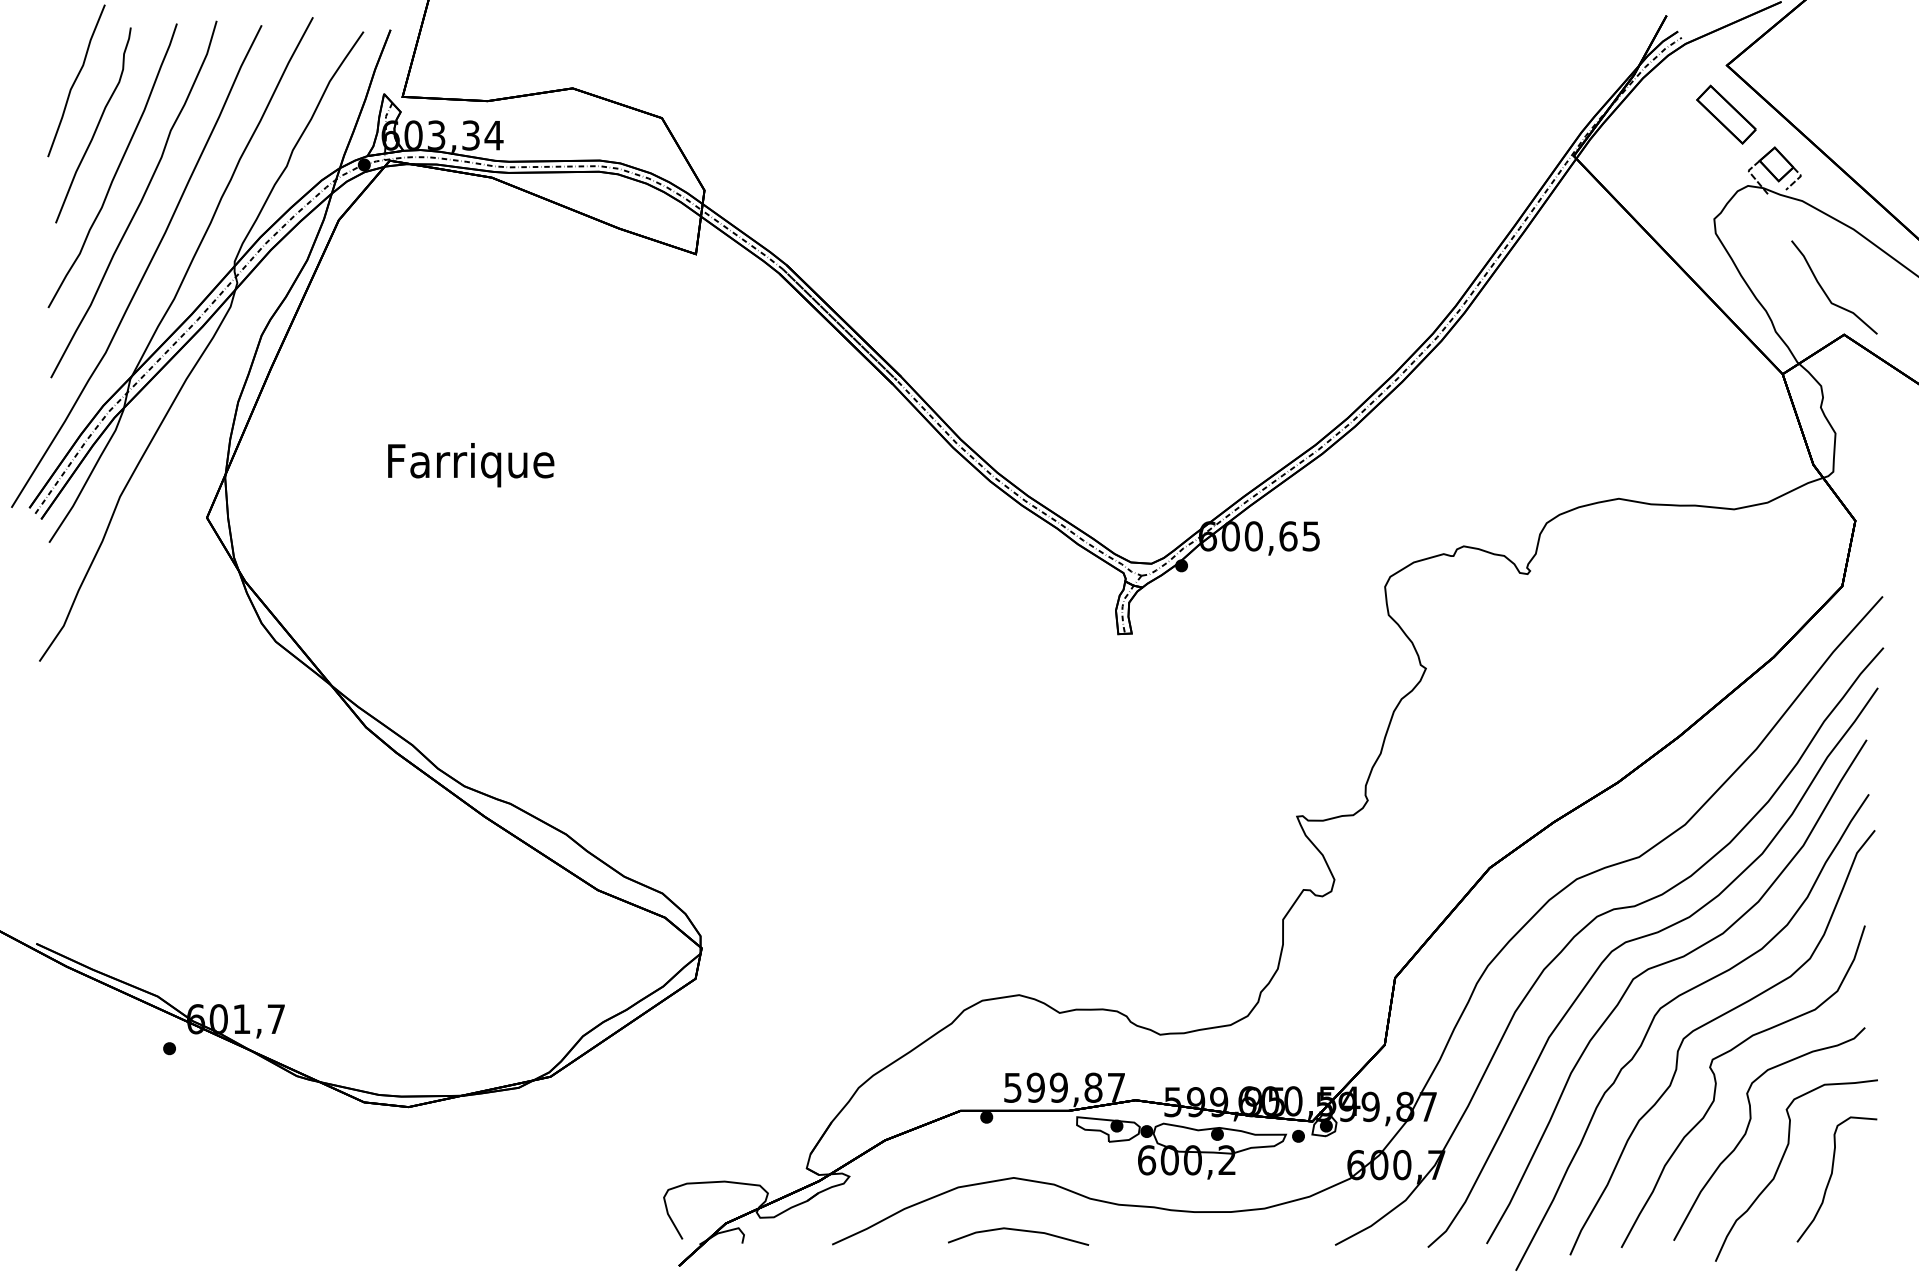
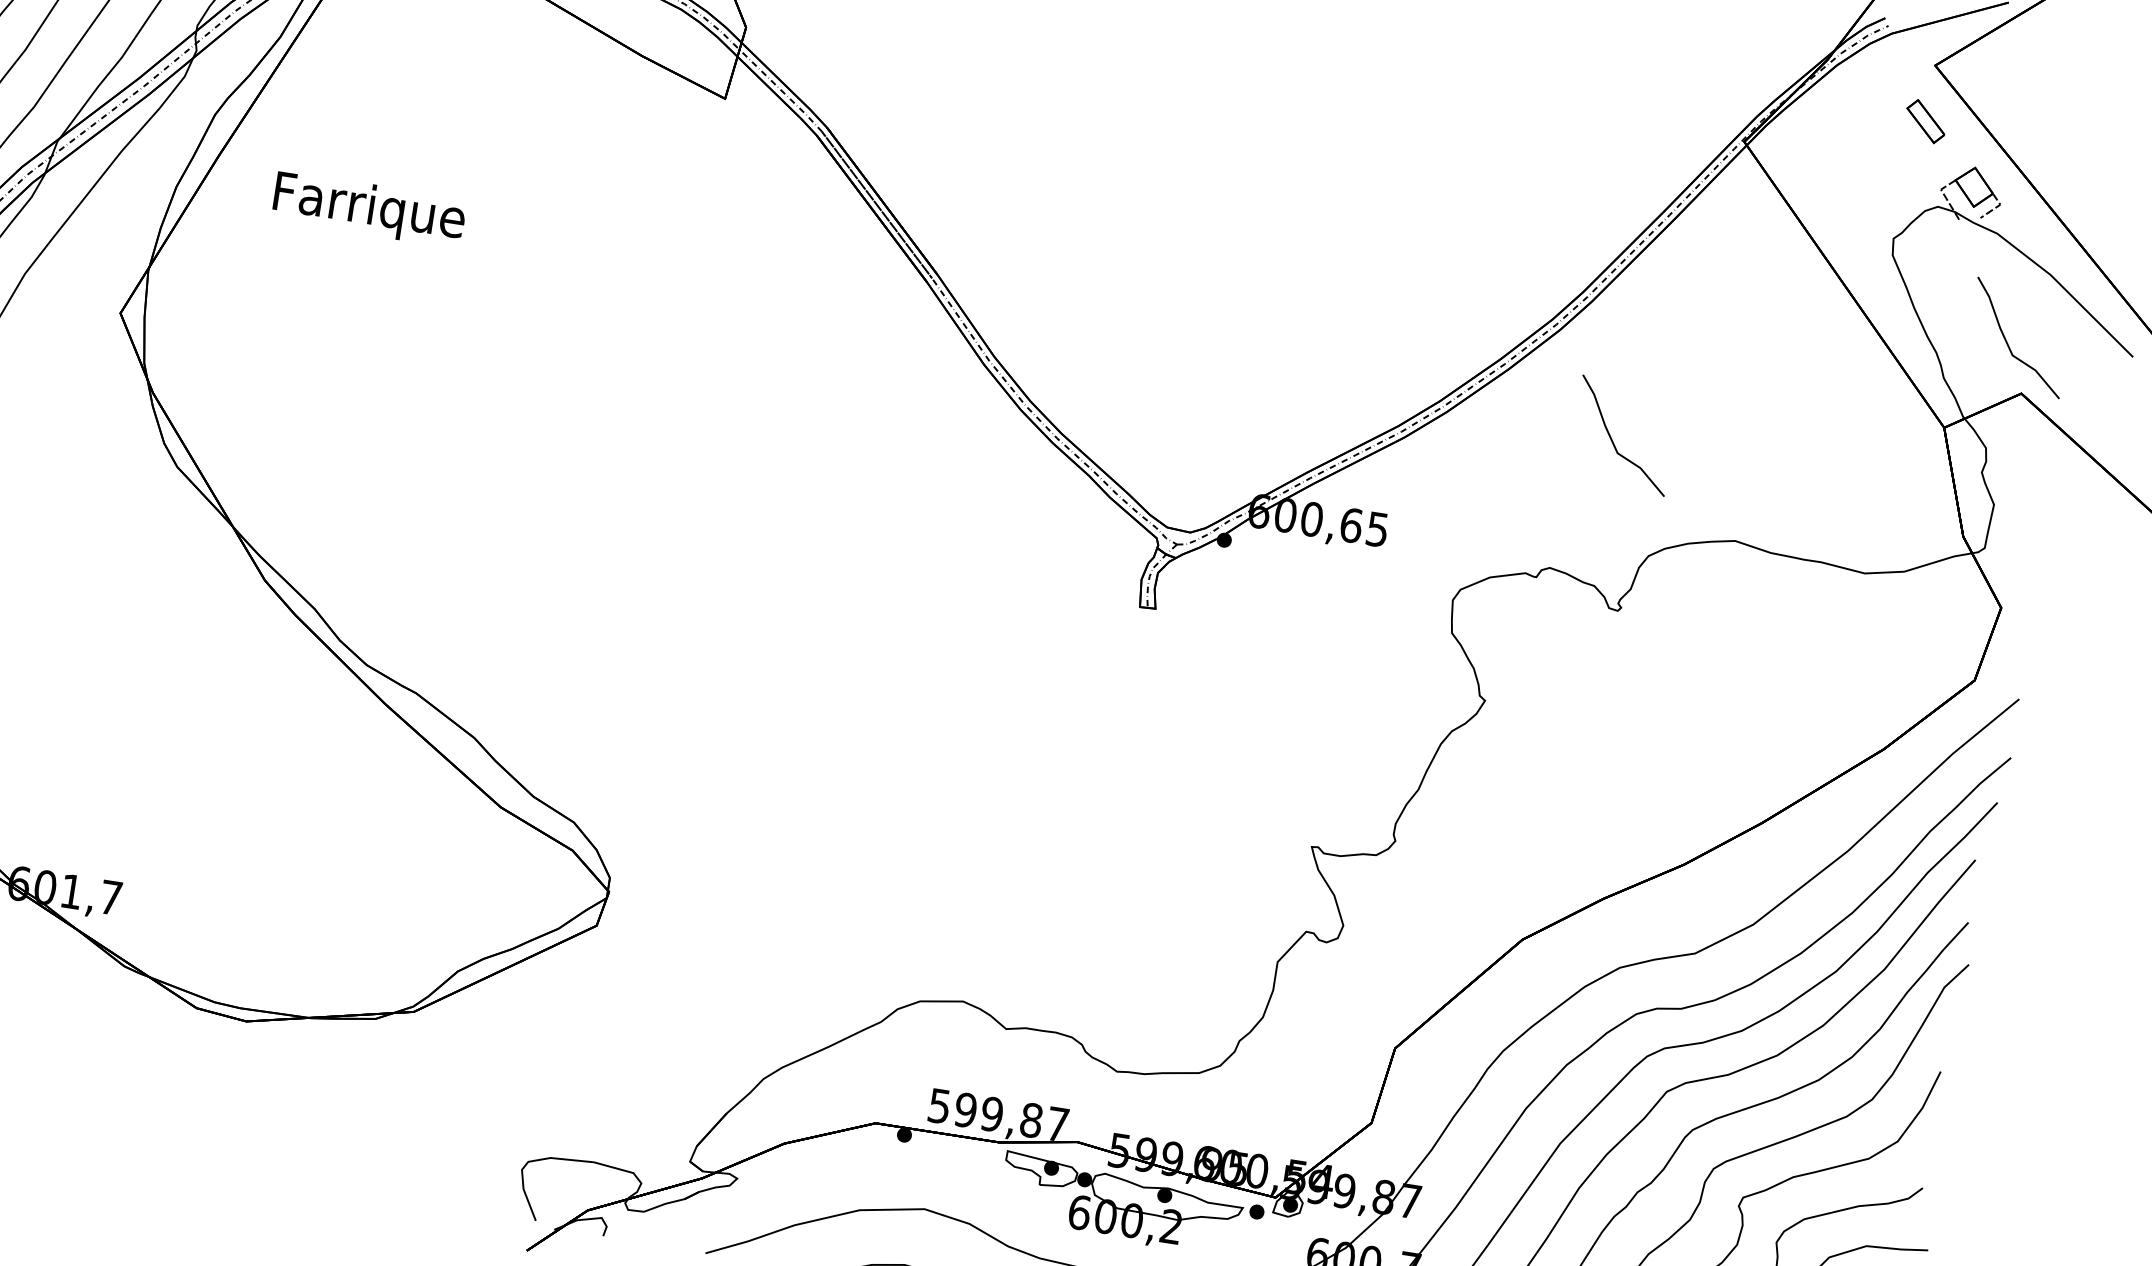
part: (1726, 114) -> (1925, 121), size x0.6
curve: (1500, 427) -> (1612, 438), added
text: (471, 465) -> (369, 210), moved

